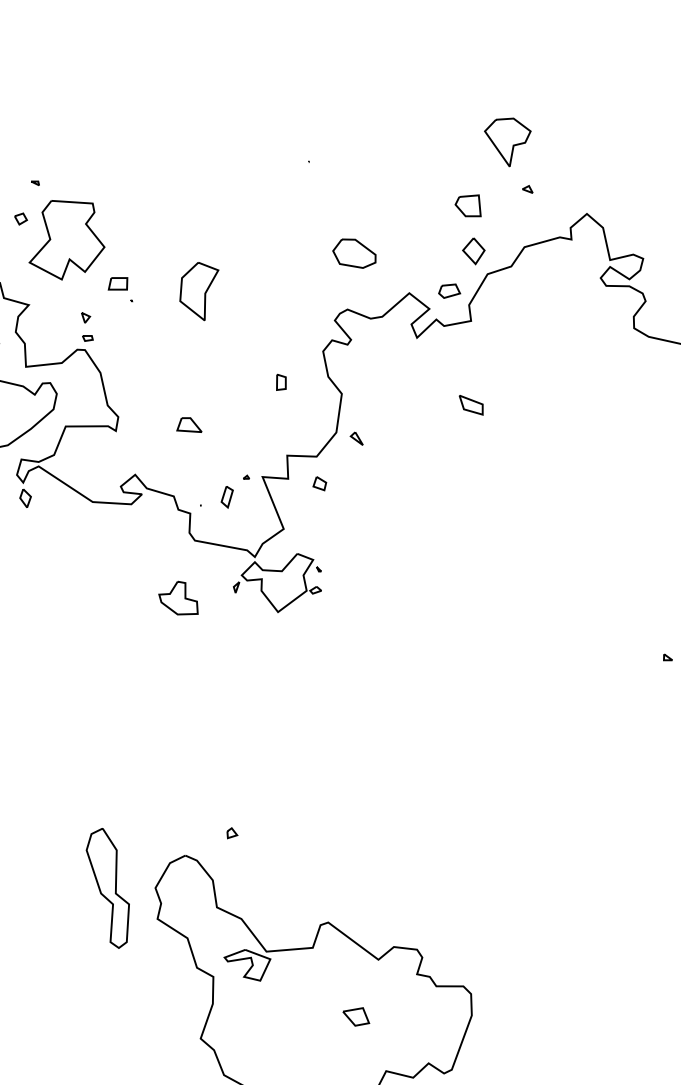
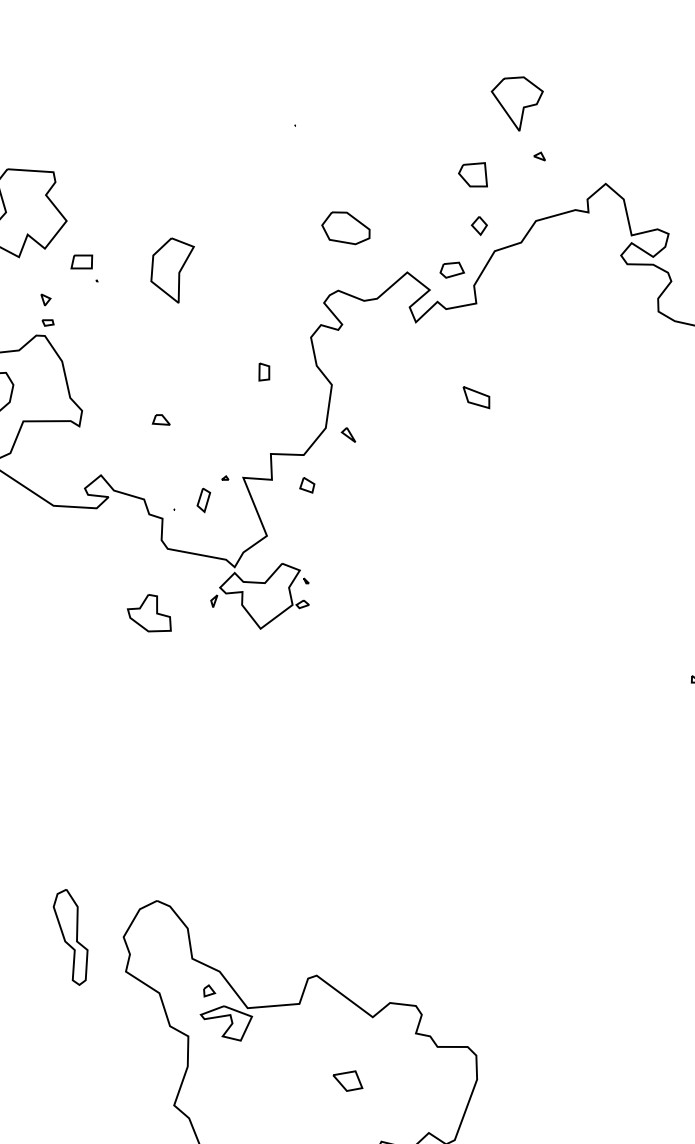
part: (473, 251) -> (478, 225), size x0.62
part: (188, 425) -> (160, 420), size x0.62
part: (232, 833) -> (209, 991), moved
part: (108, 887) -> (71, 936), size x0.71

